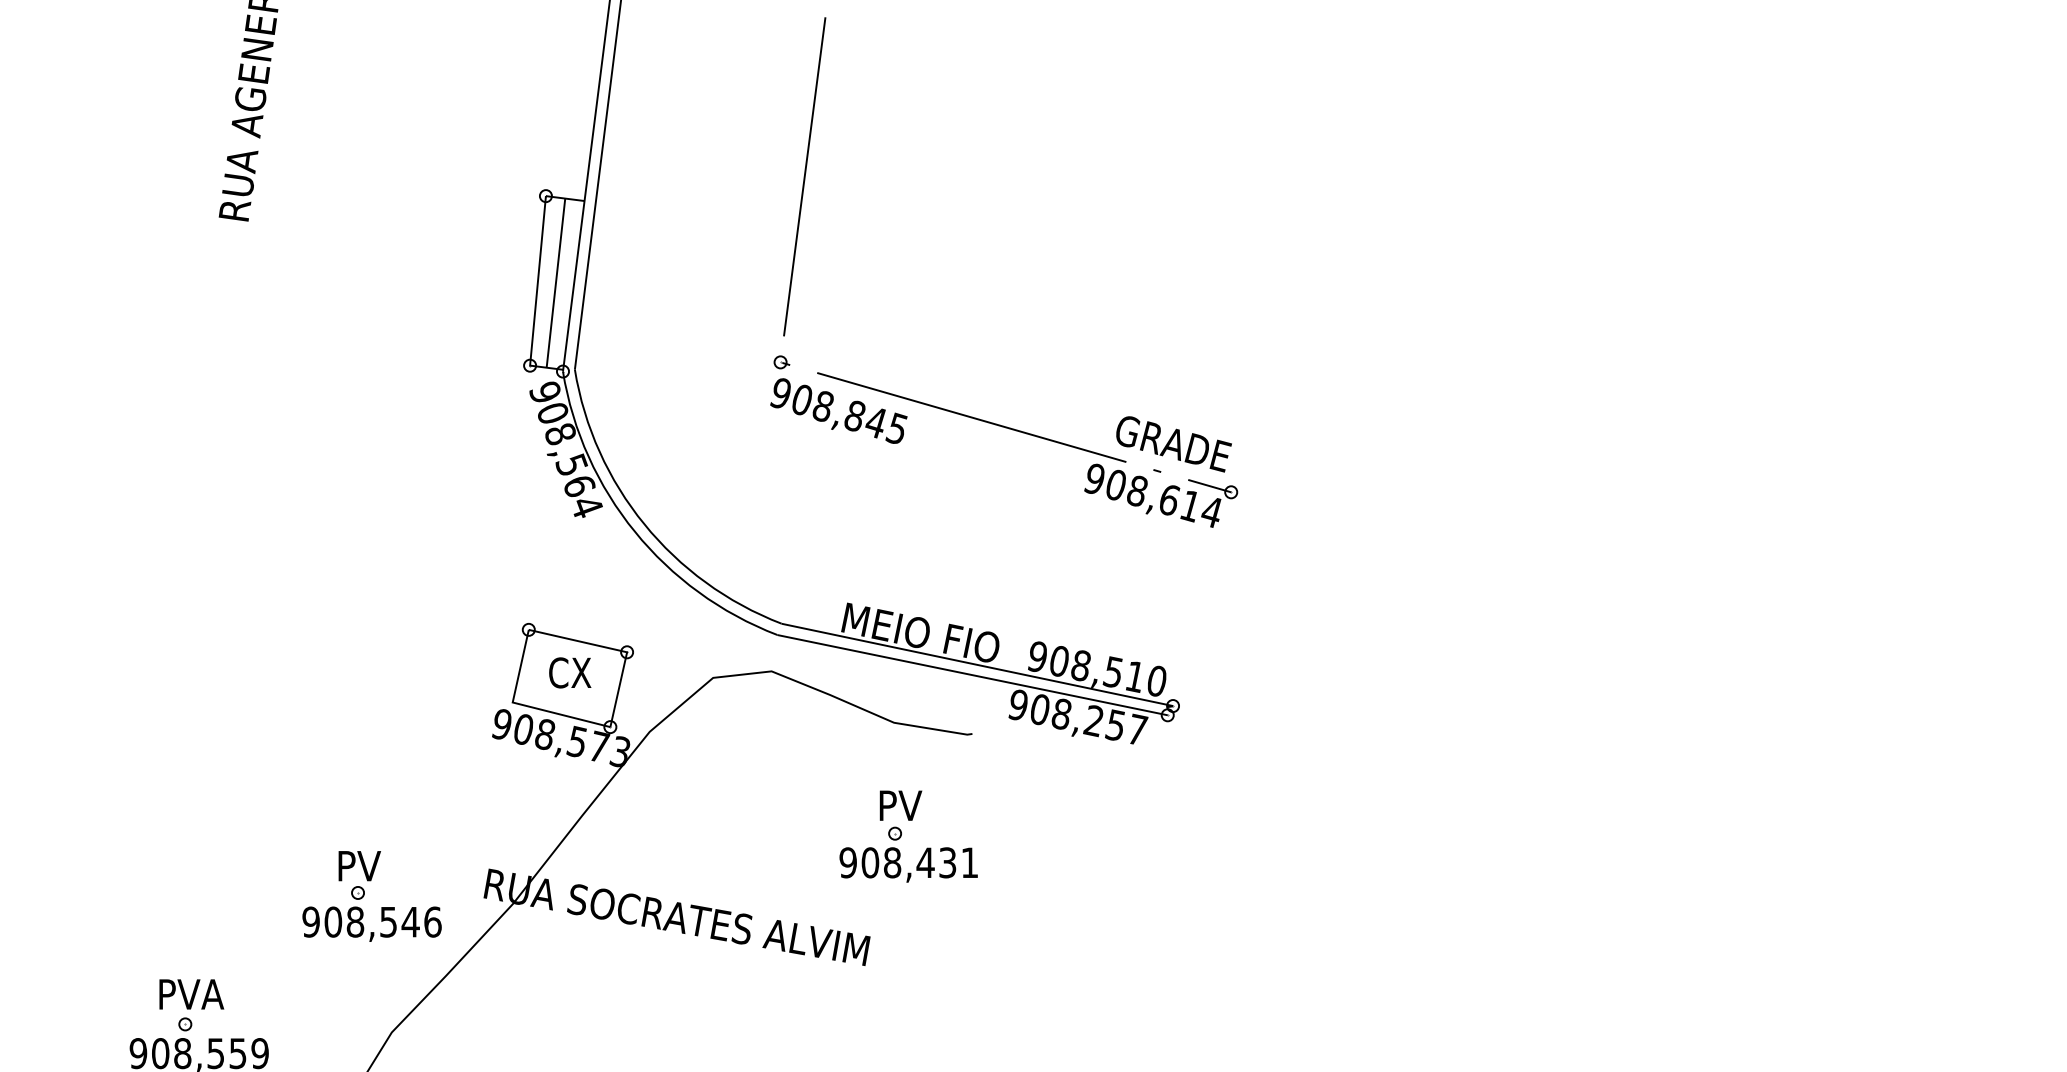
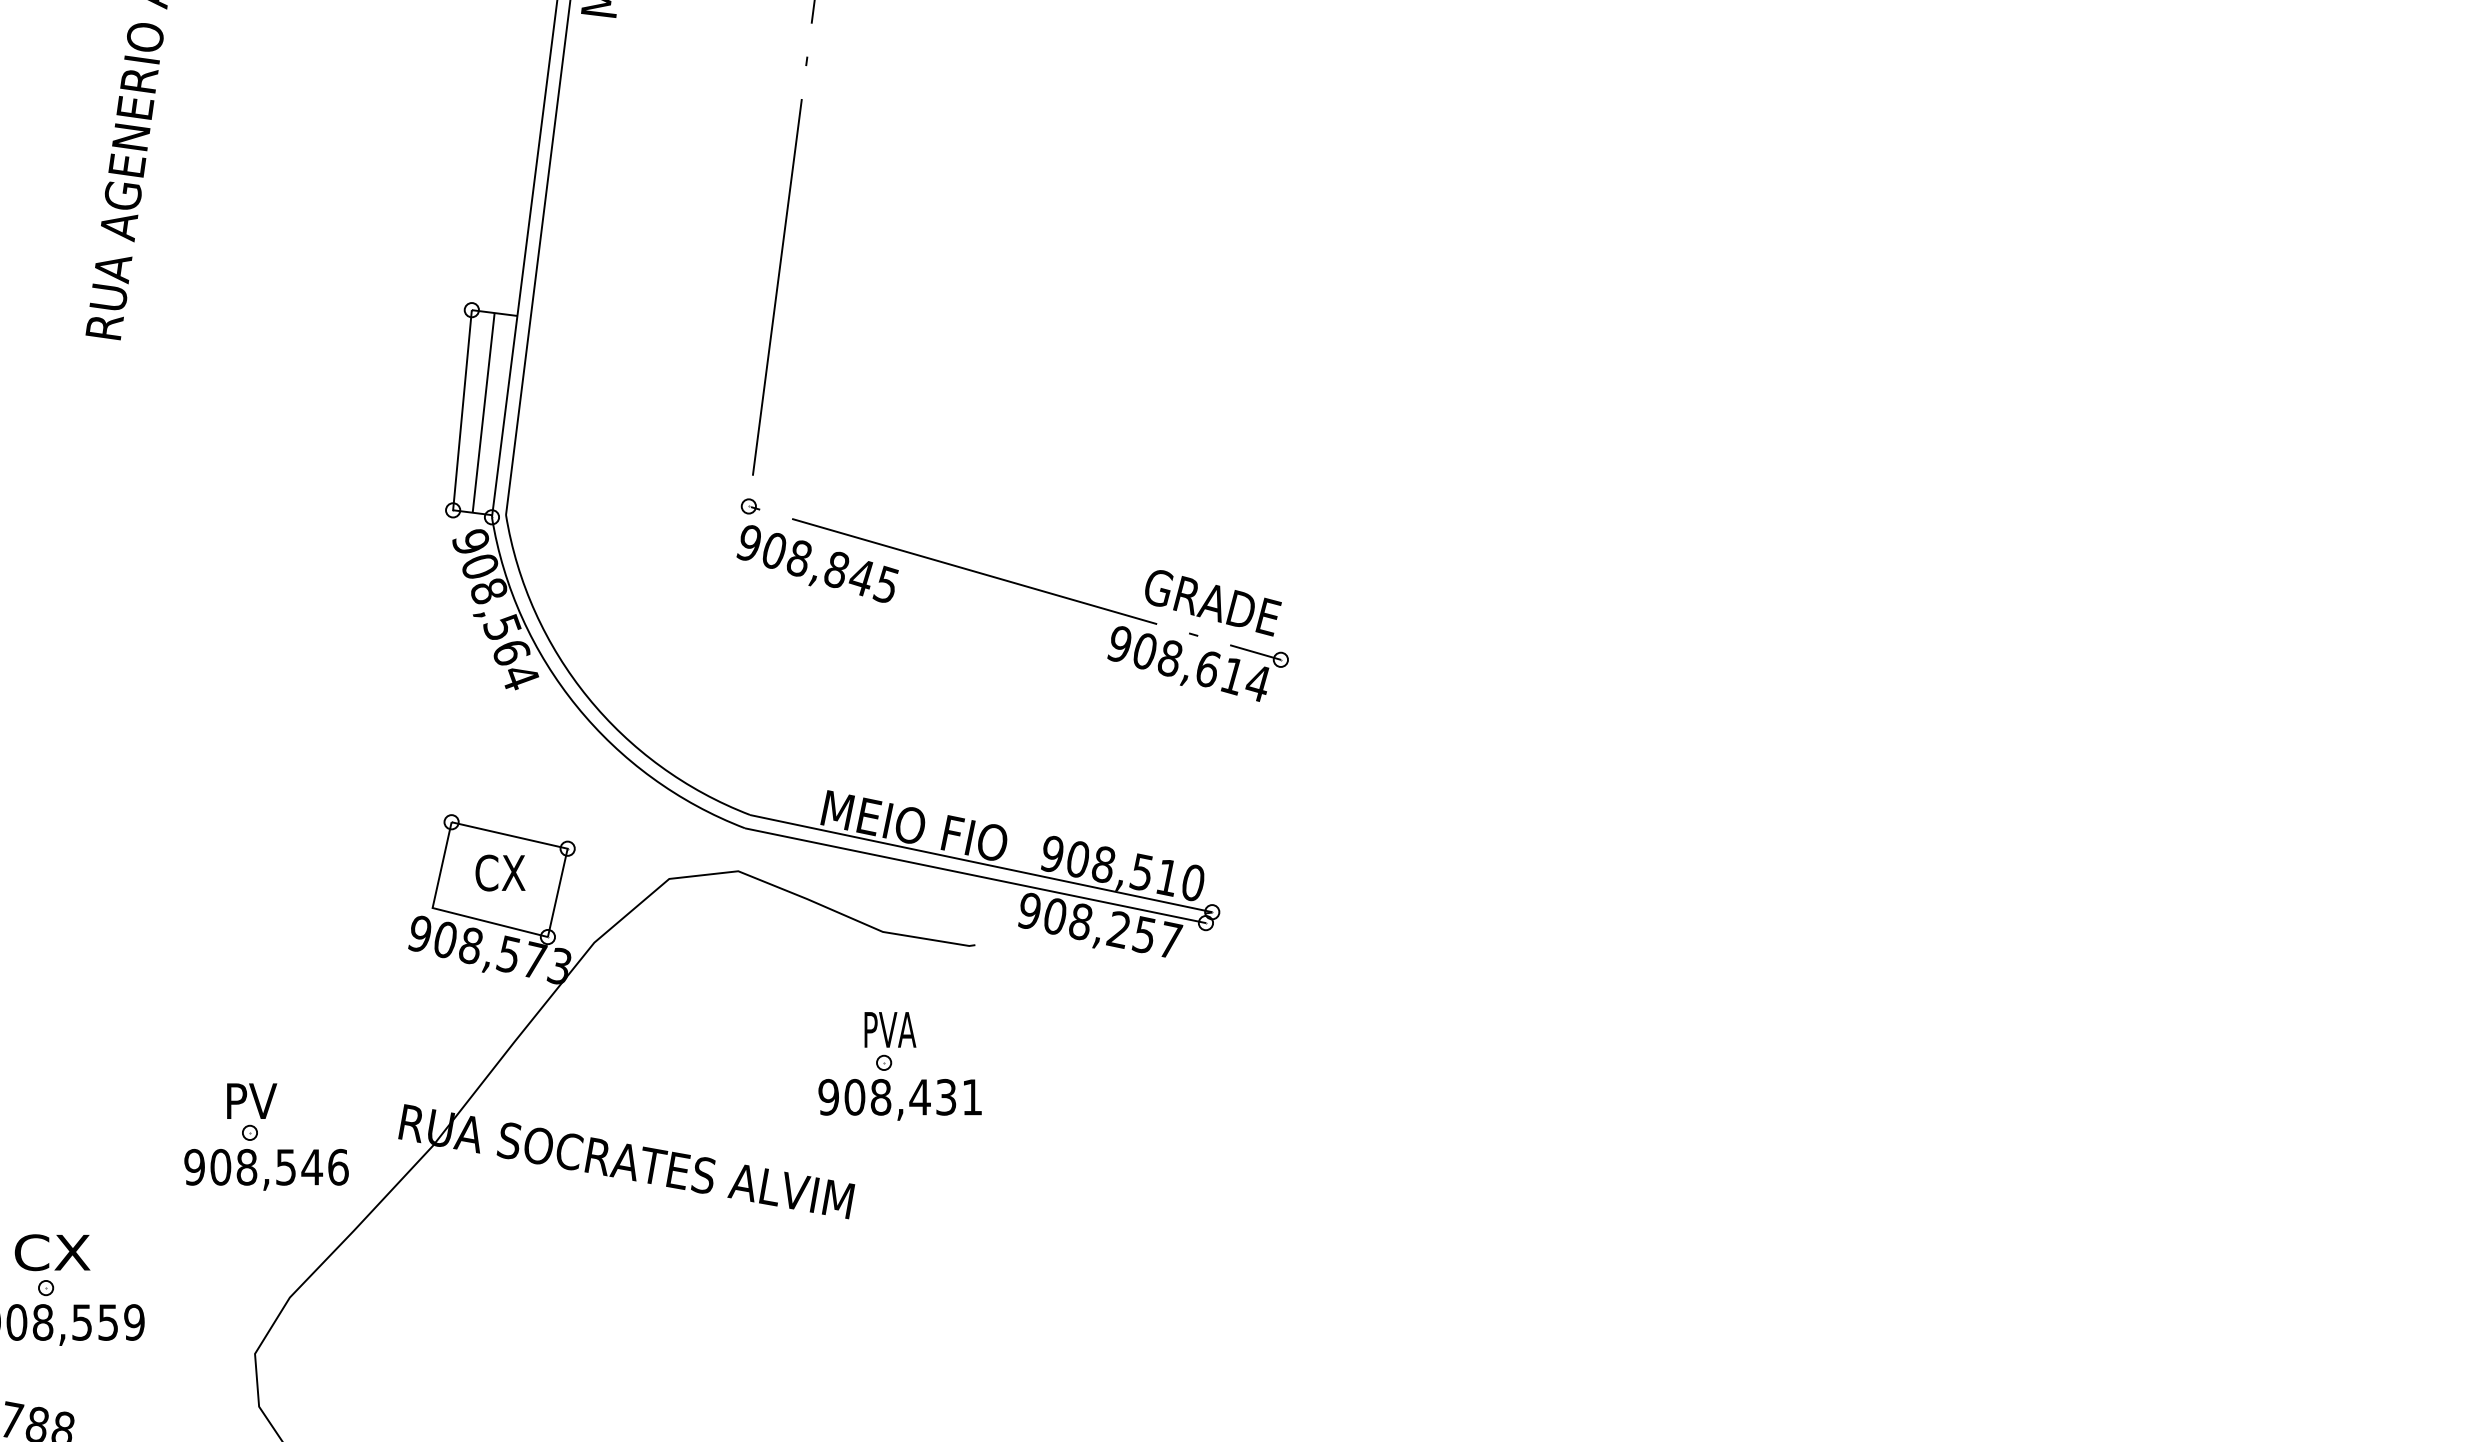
text: (900, 805) -> (890, 1029), PV -> PVA
text: (190, 994) -> (52, 1252), PVA -> CX

